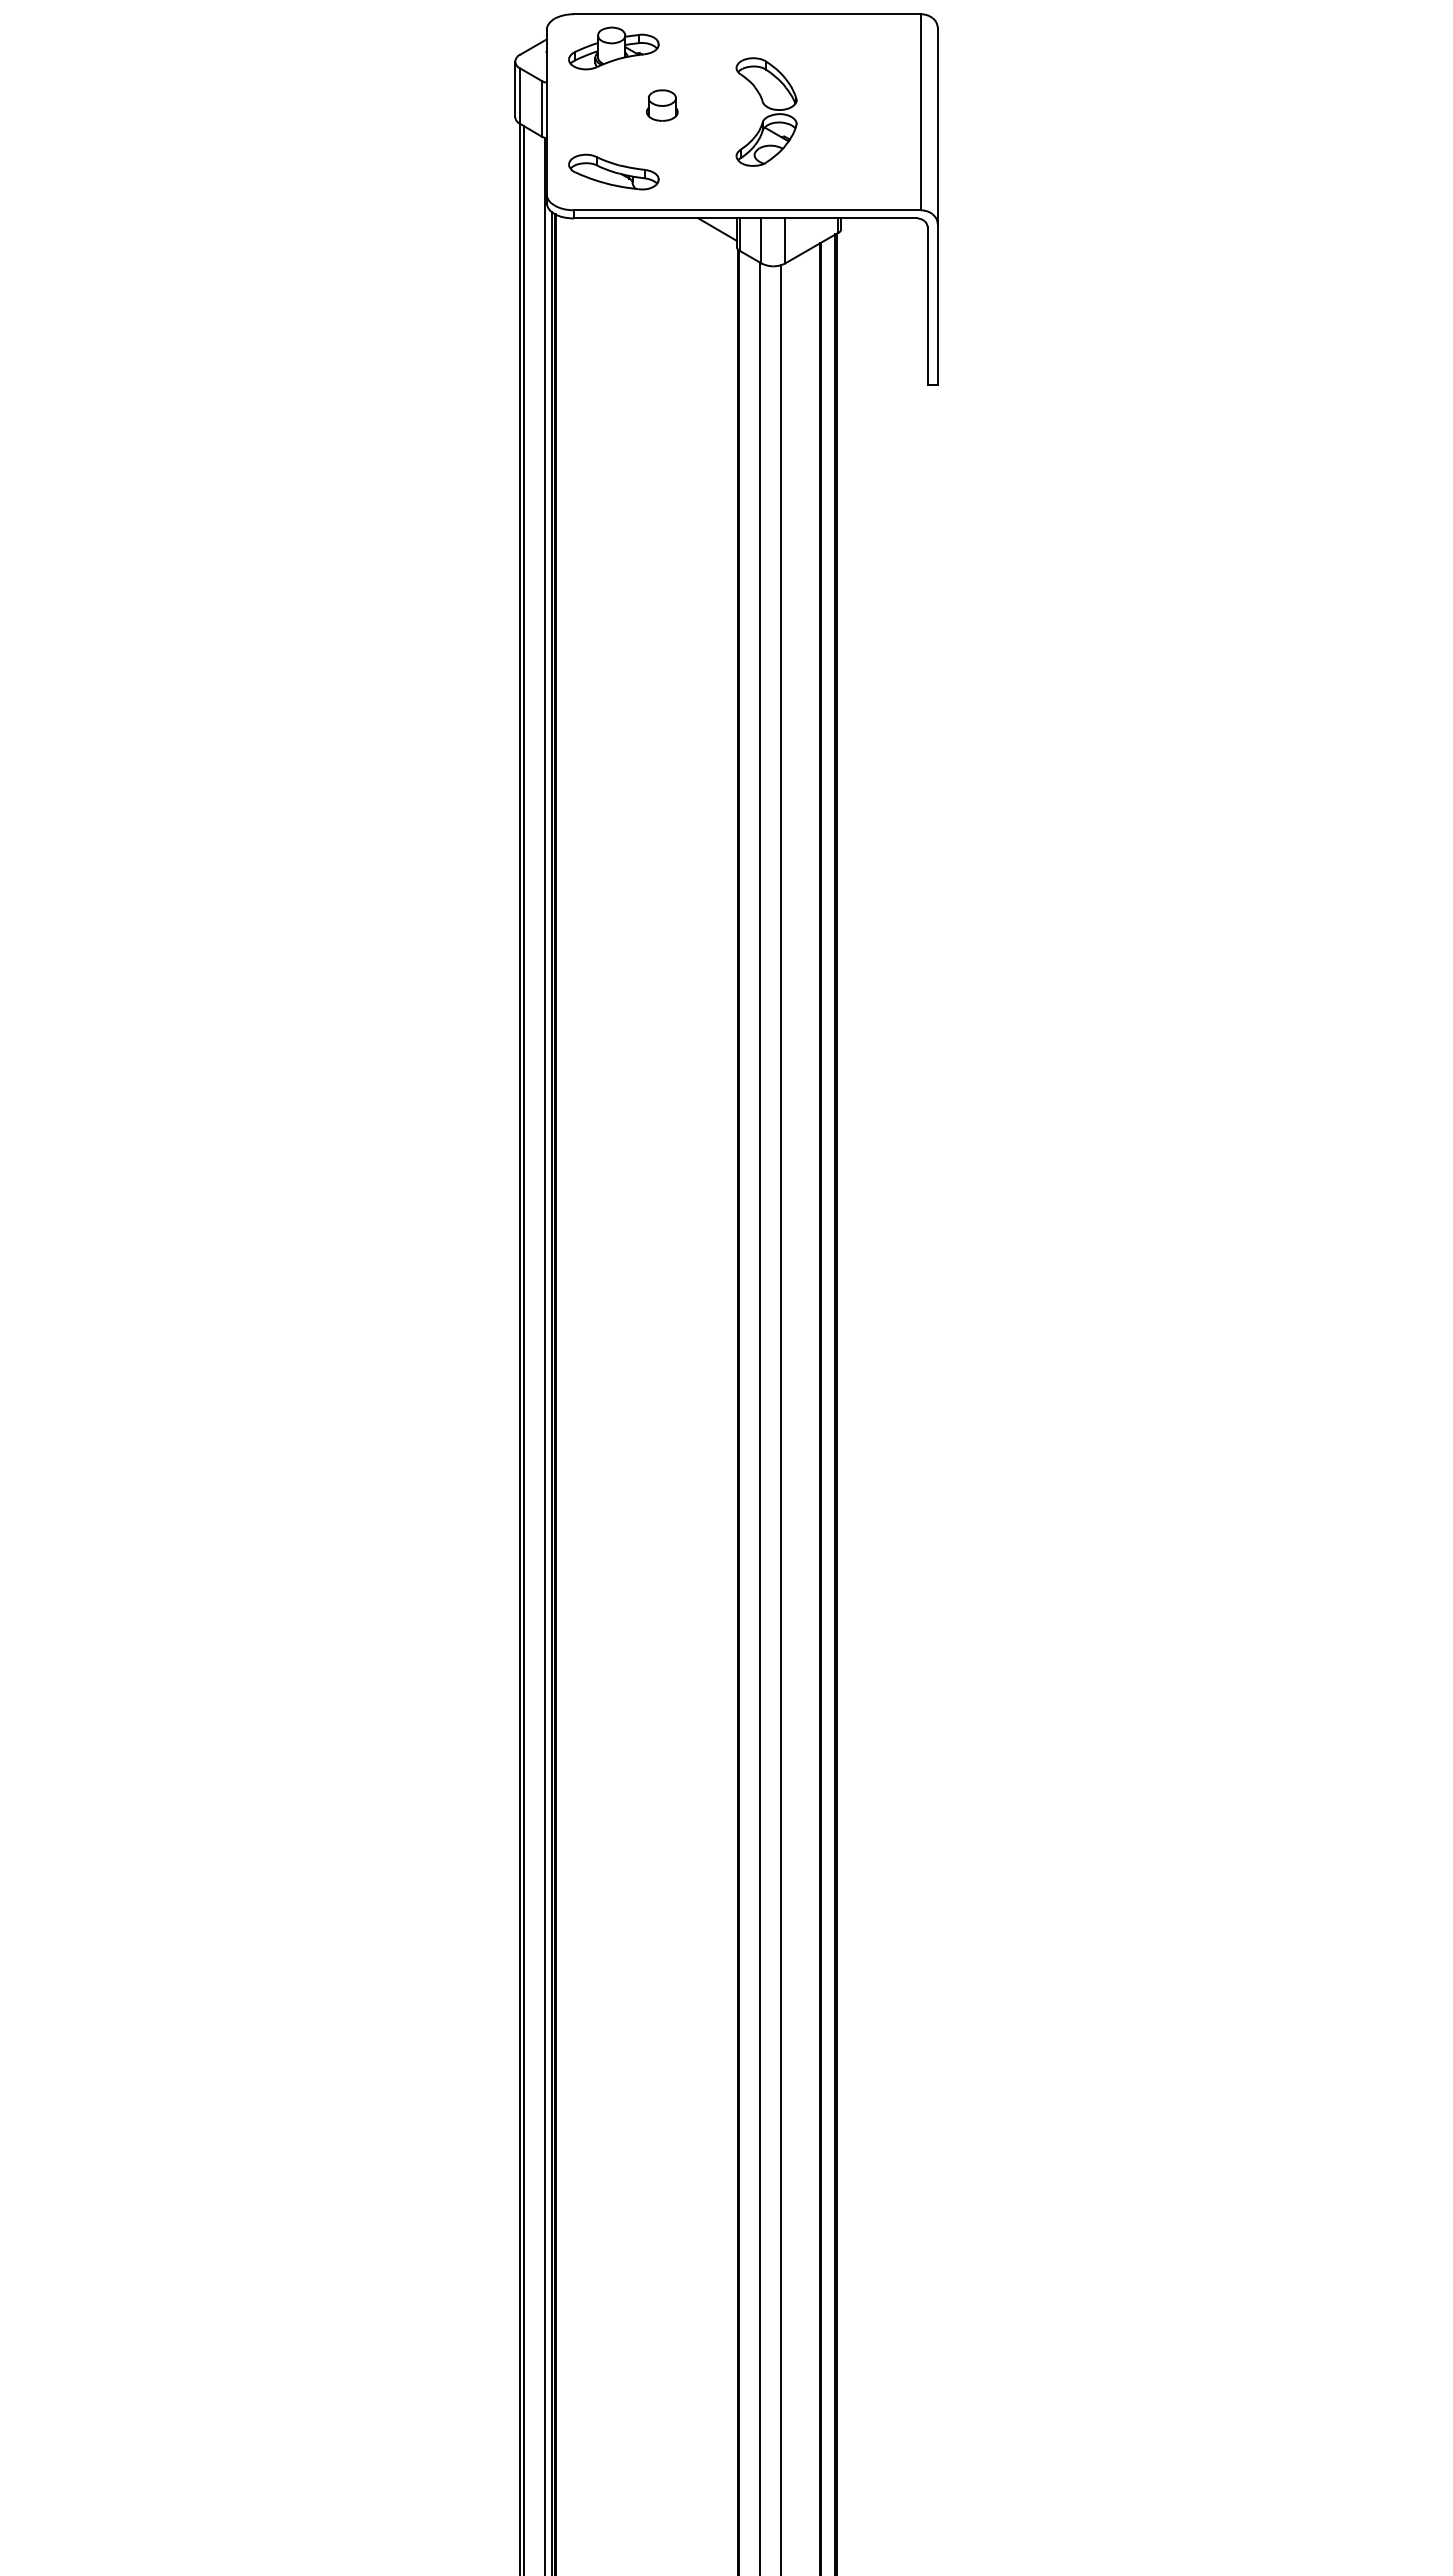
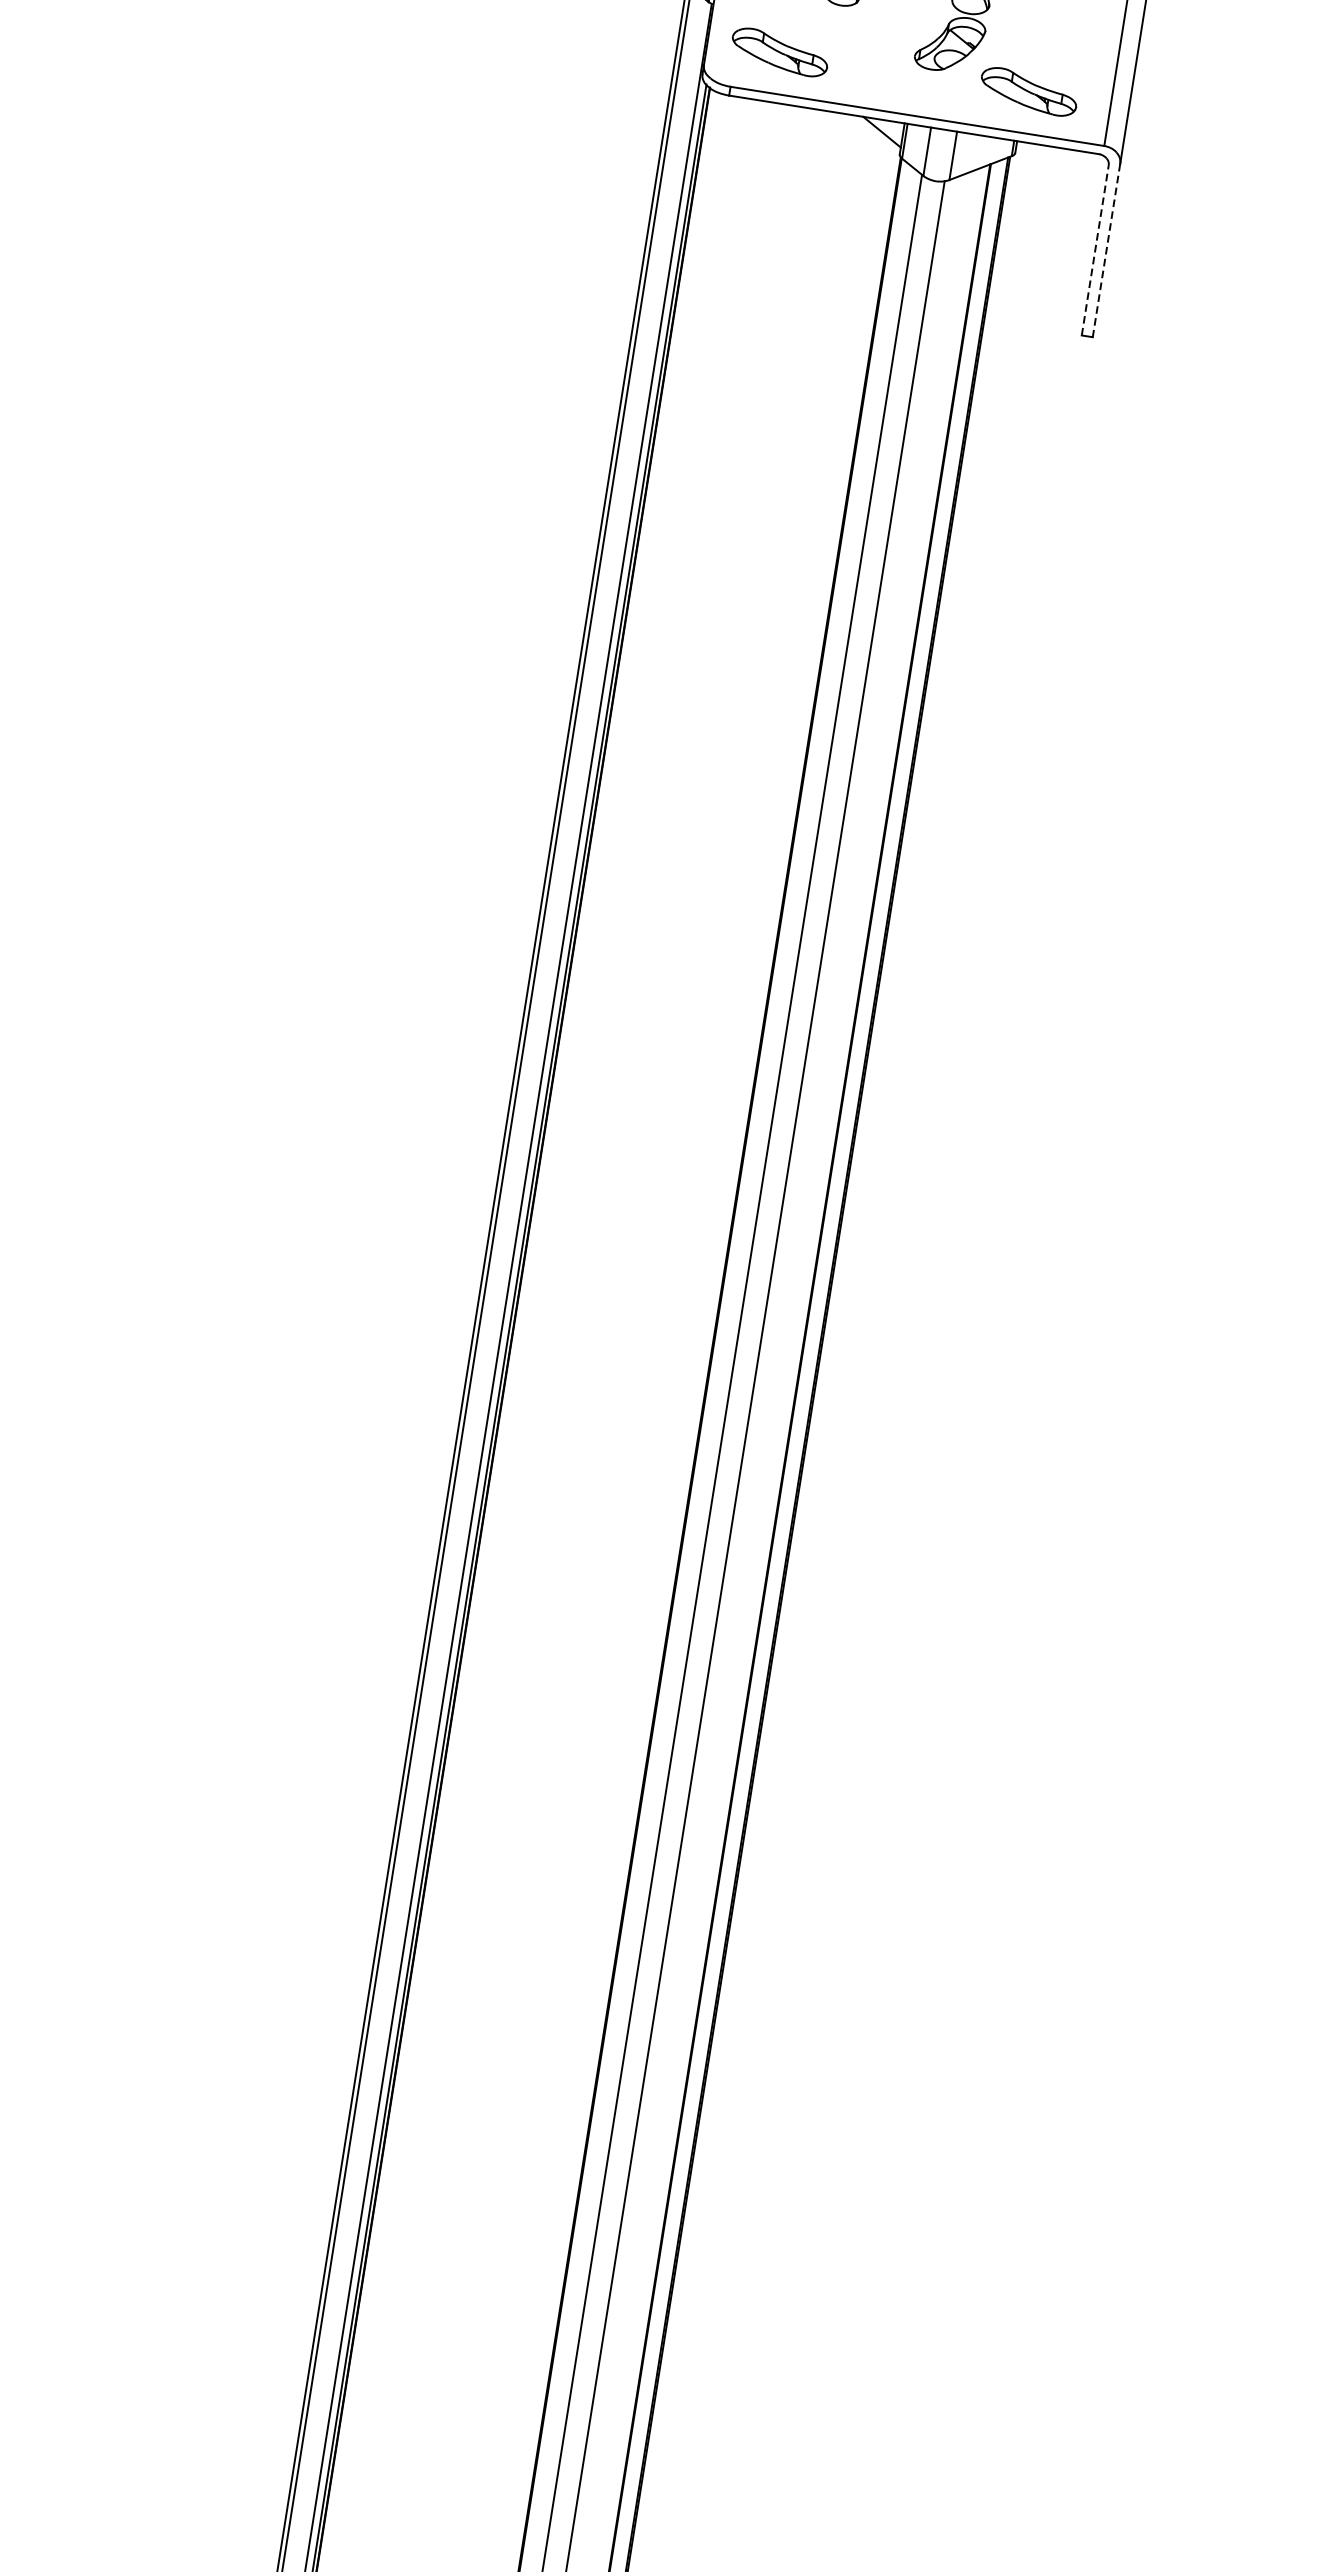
part: (844, 171) -> (1028, 91), added
line: (927, 305) -> (1095, 249), solid -> dashed
line: (937, 305) -> (1106, 251), solid -> dashed

